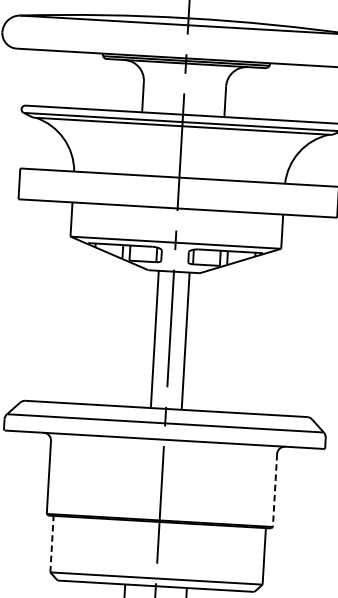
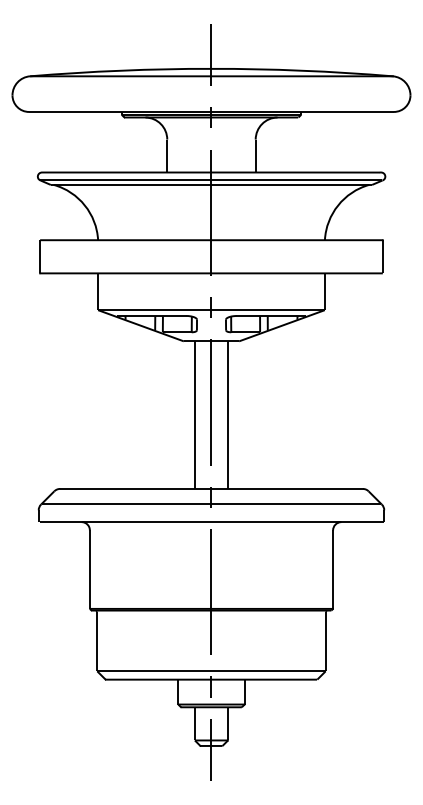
line: (275, 491) -> (333, 570), dashed -> solid
line: (52, 544) -> (97, 641), dashed -> solid

